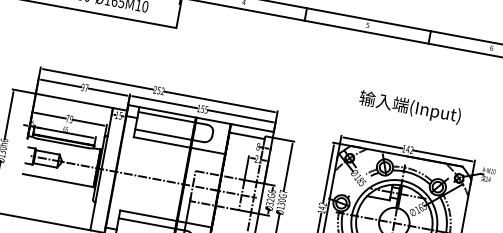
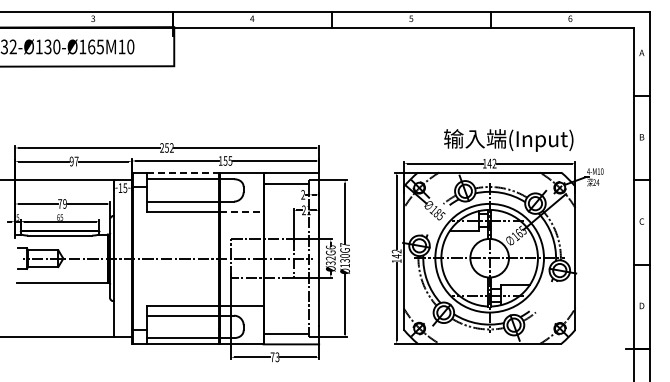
text: (409, 107) -> (508, 140), moved
line: (168, 112) -> (183, 172), solid -> dashed
text: (258, 146) -> (303, 194), 8 -> 2
line: (207, 150) -> (241, 211), solid -> dashed

